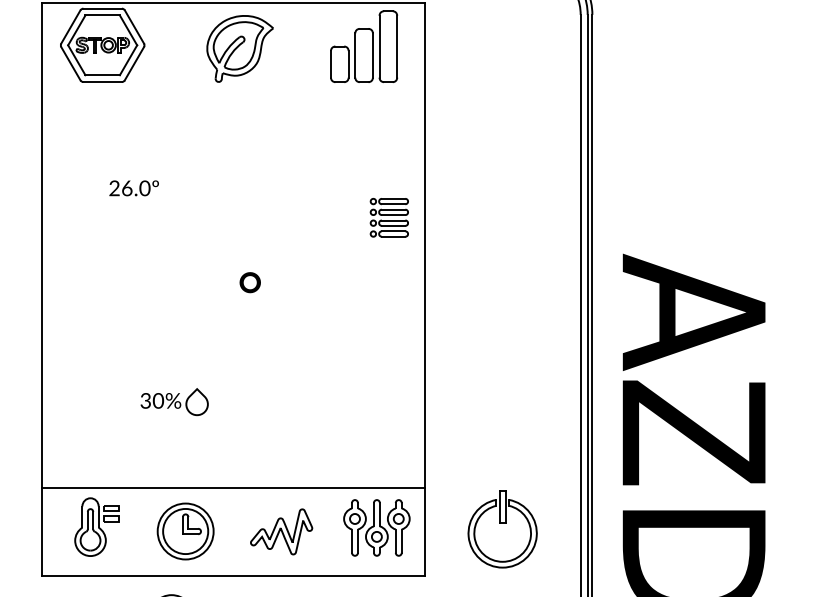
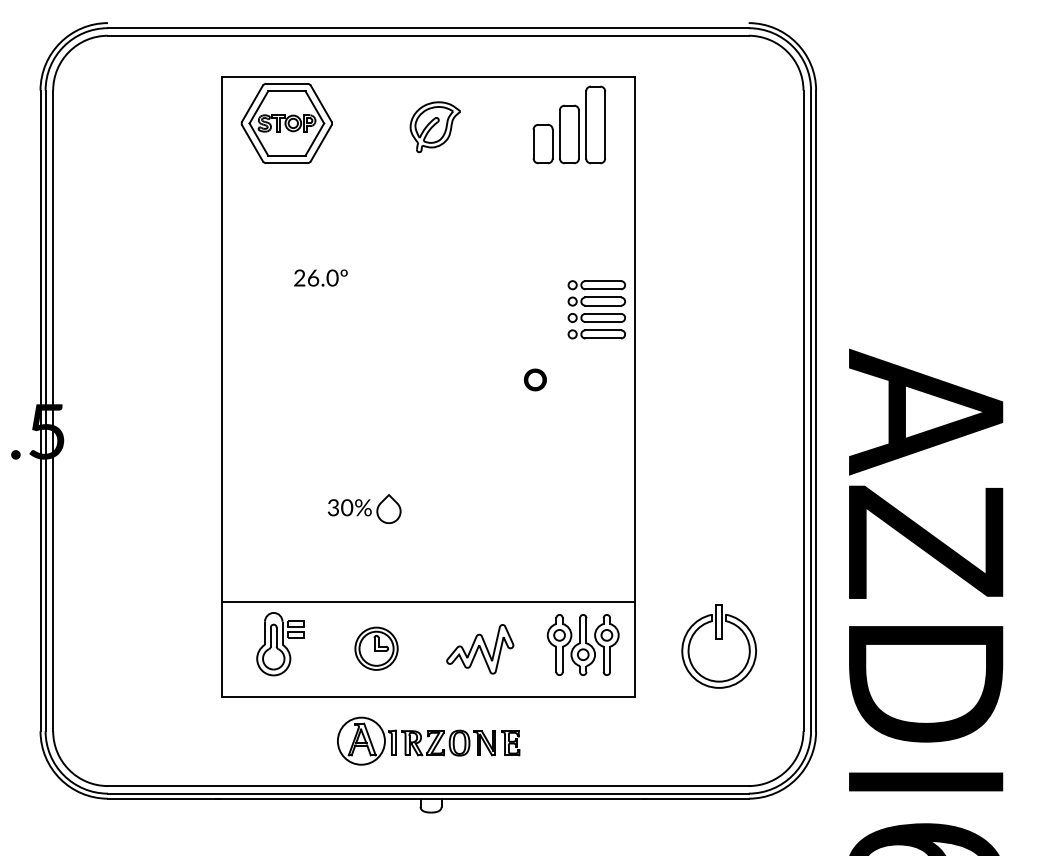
part: (240, 48) -> (435, 126), size x0.7
part: (389, 217) -> (596, 309), size x1.4
text: (249, 282) -> (534, 379), moved
part: (185, 531) -> (376, 648), size x0.7

